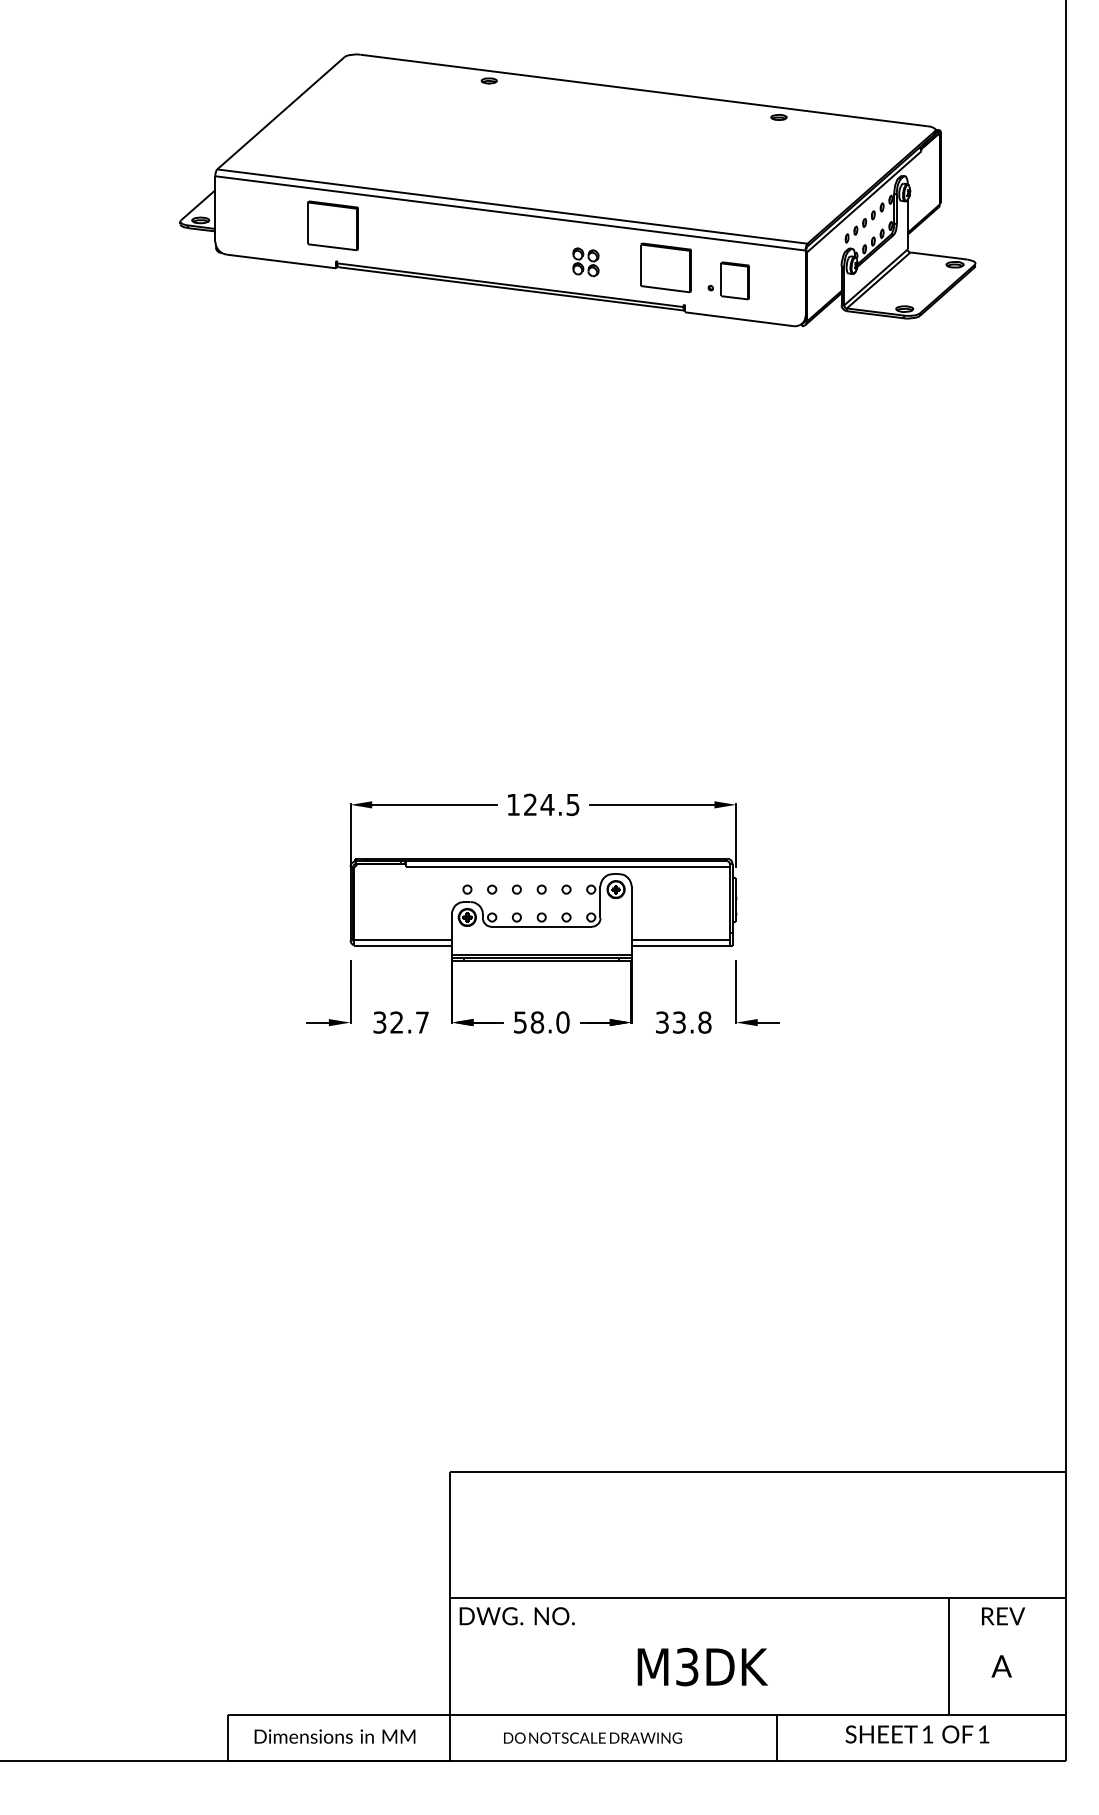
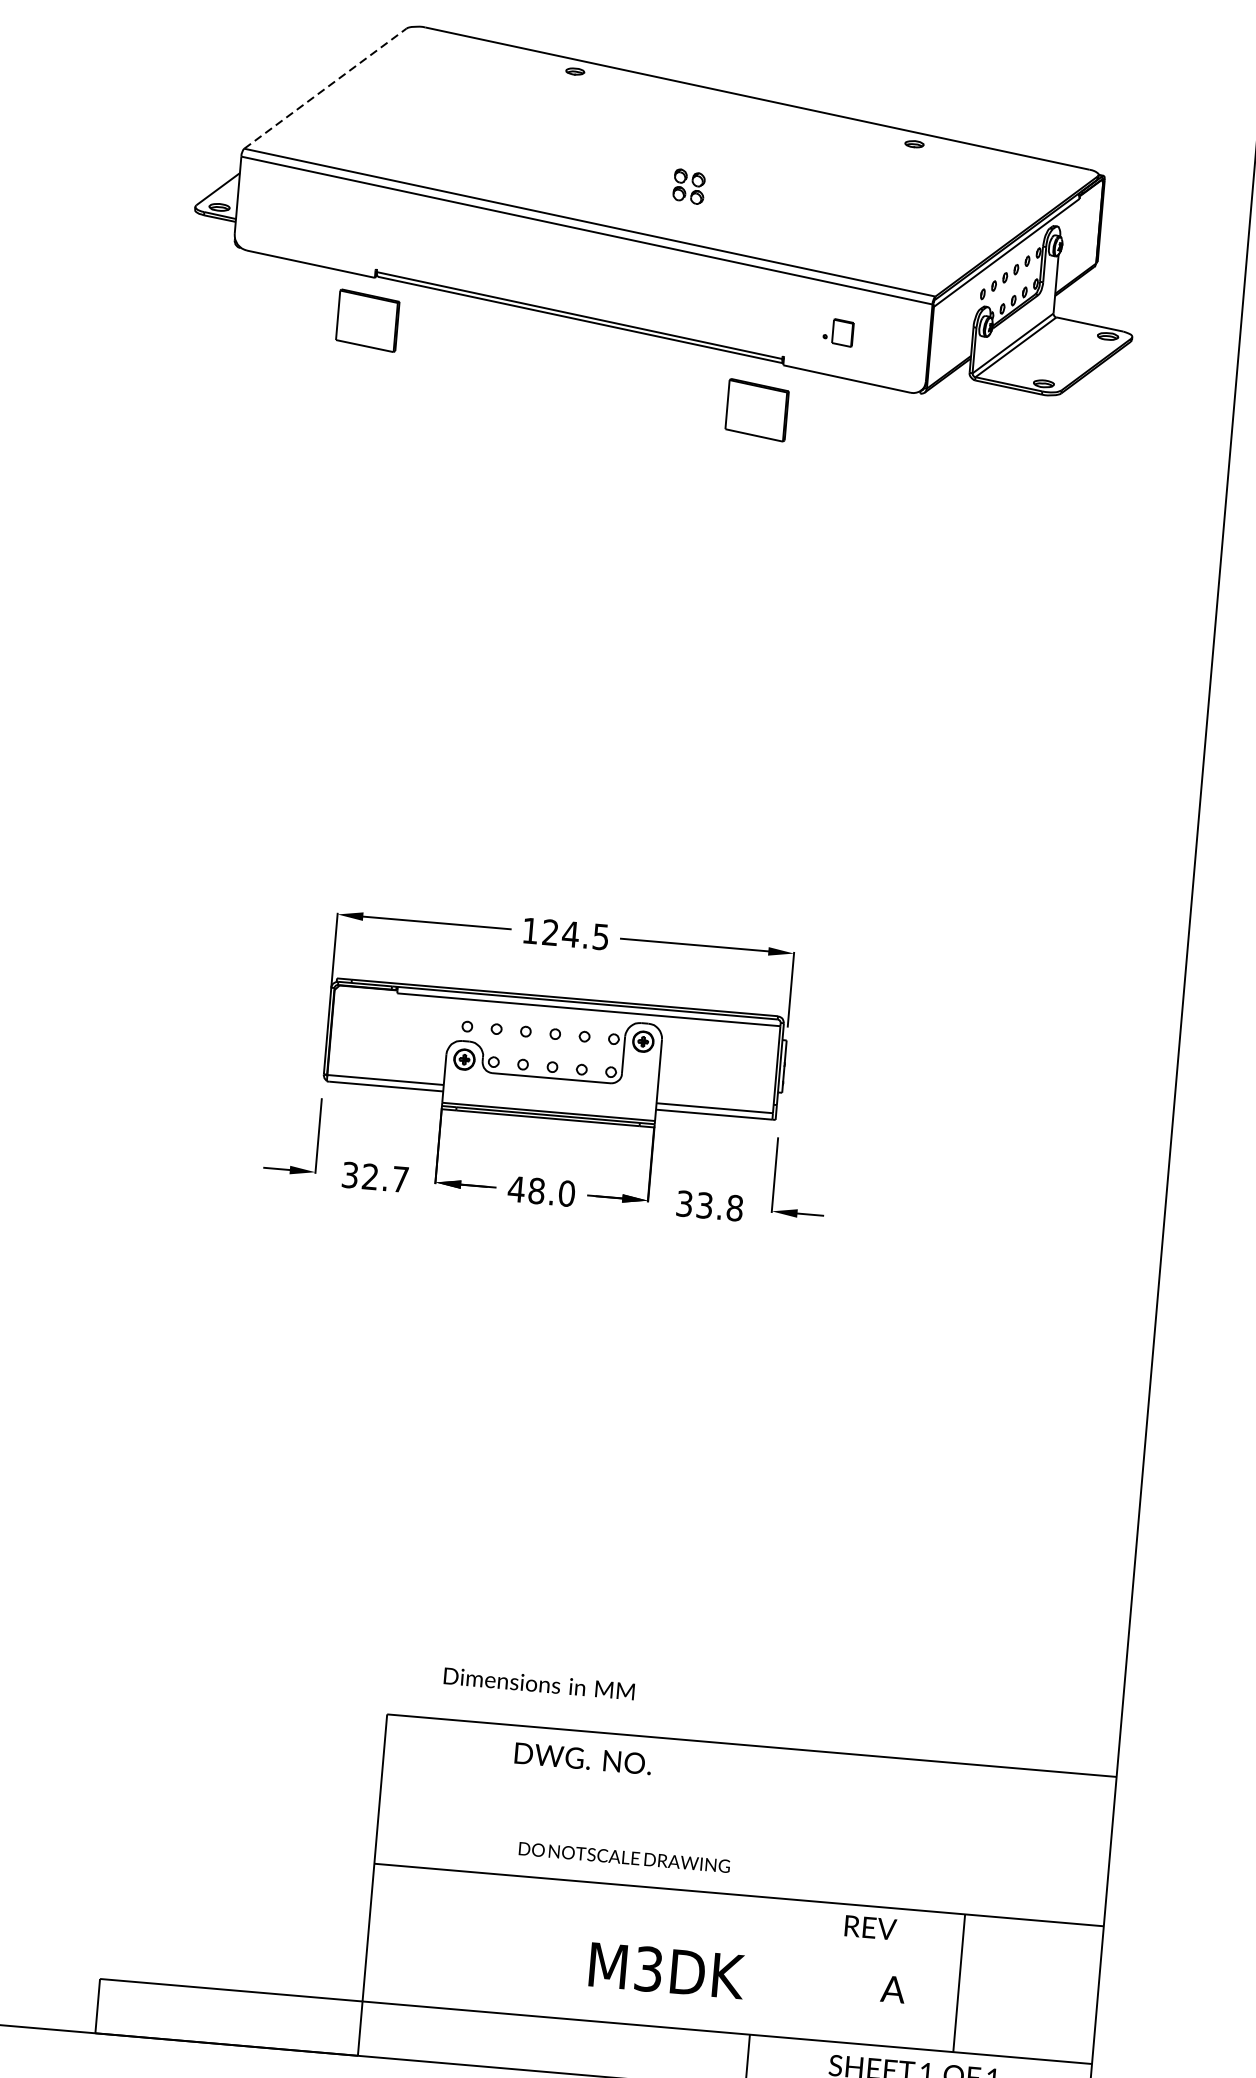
line: (280, 113) -> (324, 88), solid -> dashed
part: (332, 225) -> (367, 320), moved
part: (585, 262) -> (688, 186), moved
part: (665, 267) -> (756, 409), moved
part: (728, 280) -> (838, 332), size x0.6
text: (520, 1022) -> (516, 1189), 58.0 -> 48.0
text: (516, 1616) -> (582, 1758), moved
text: (1003, 1616) -> (870, 1928), moved
text: (1001, 1666) -> (892, 1989), moved
text: (334, 1736) -> (538, 1683), moved
text: (592, 1737) -> (624, 1856), moved

